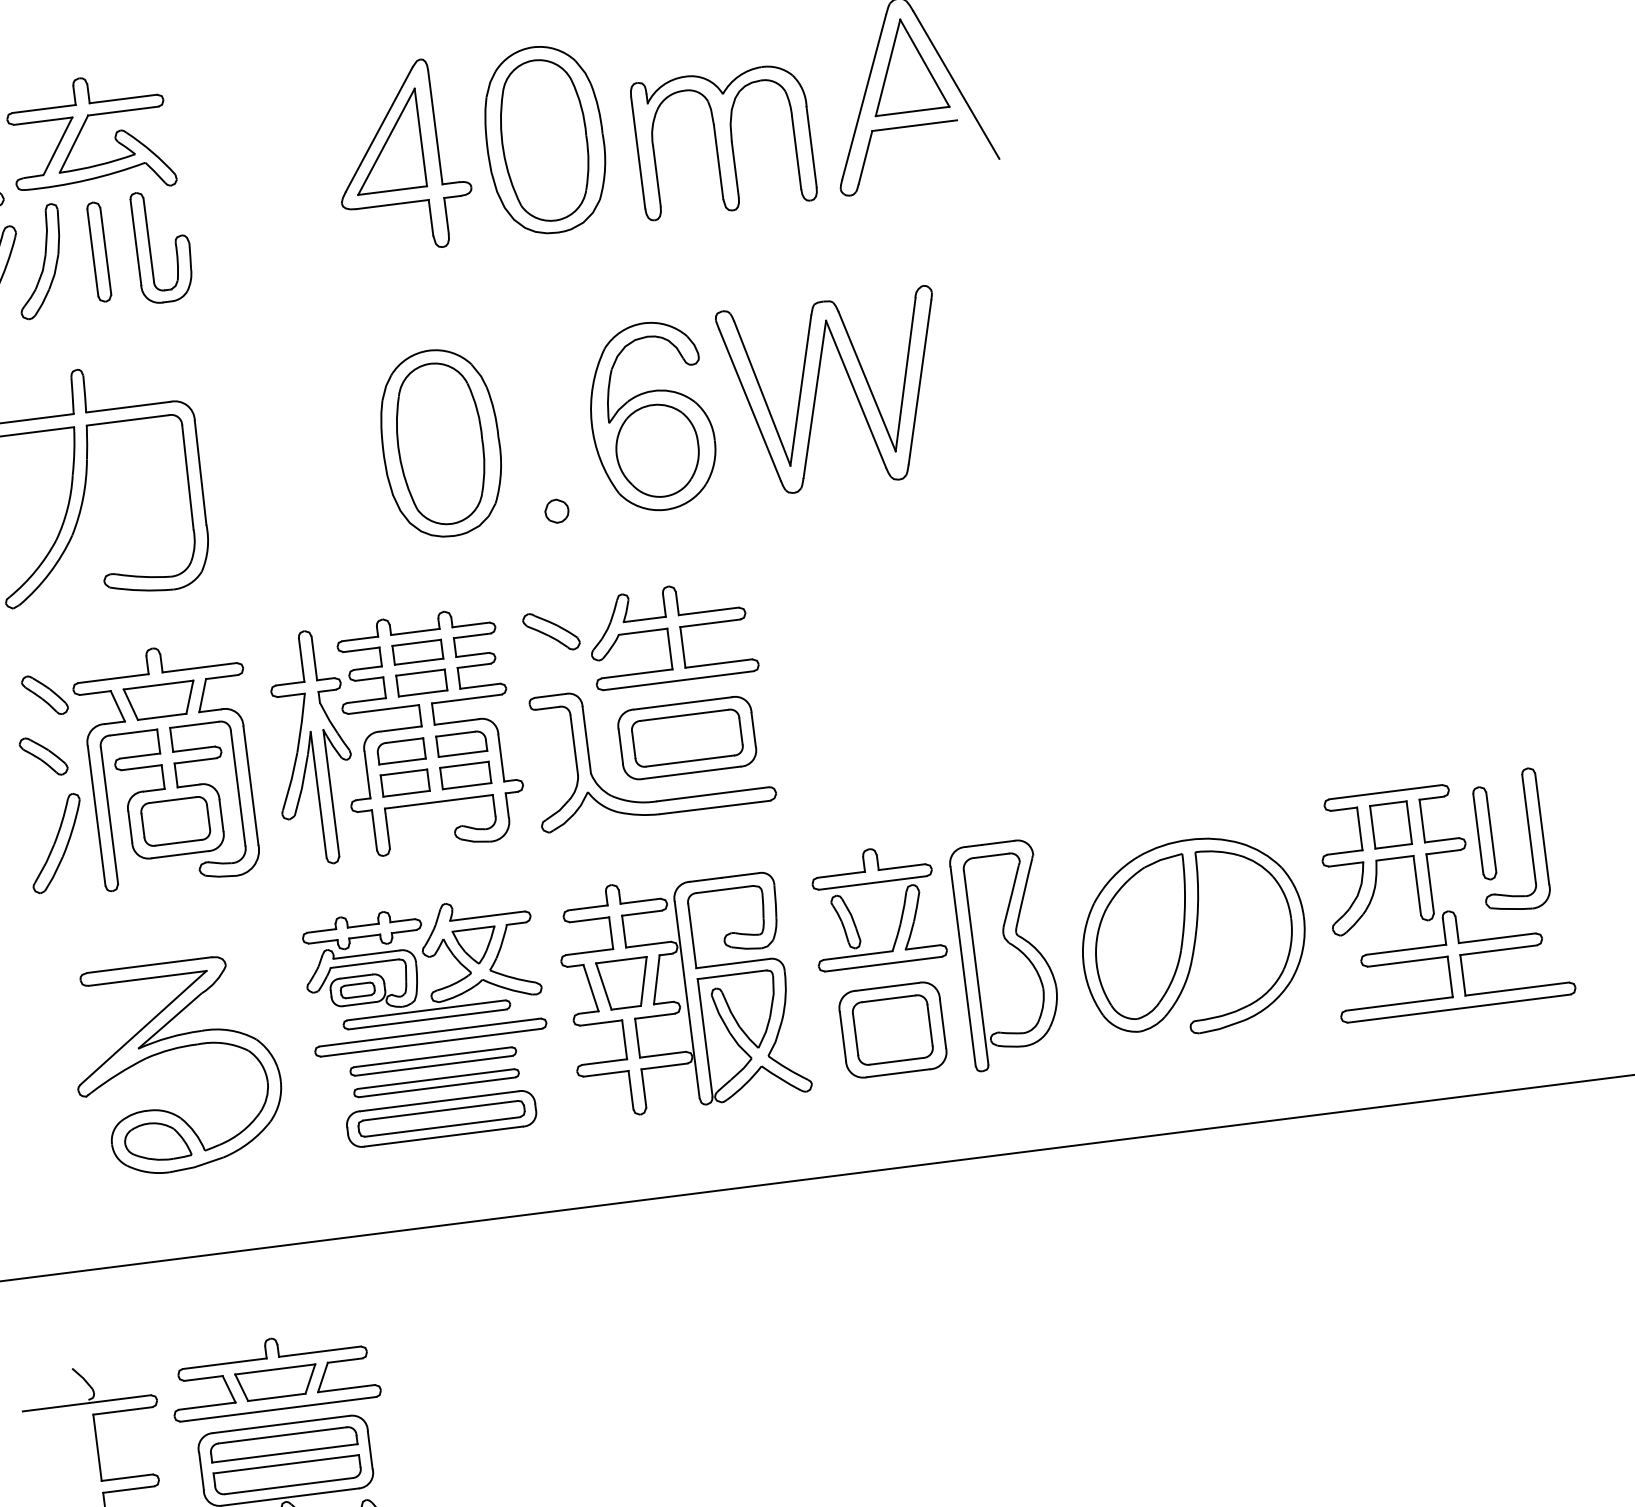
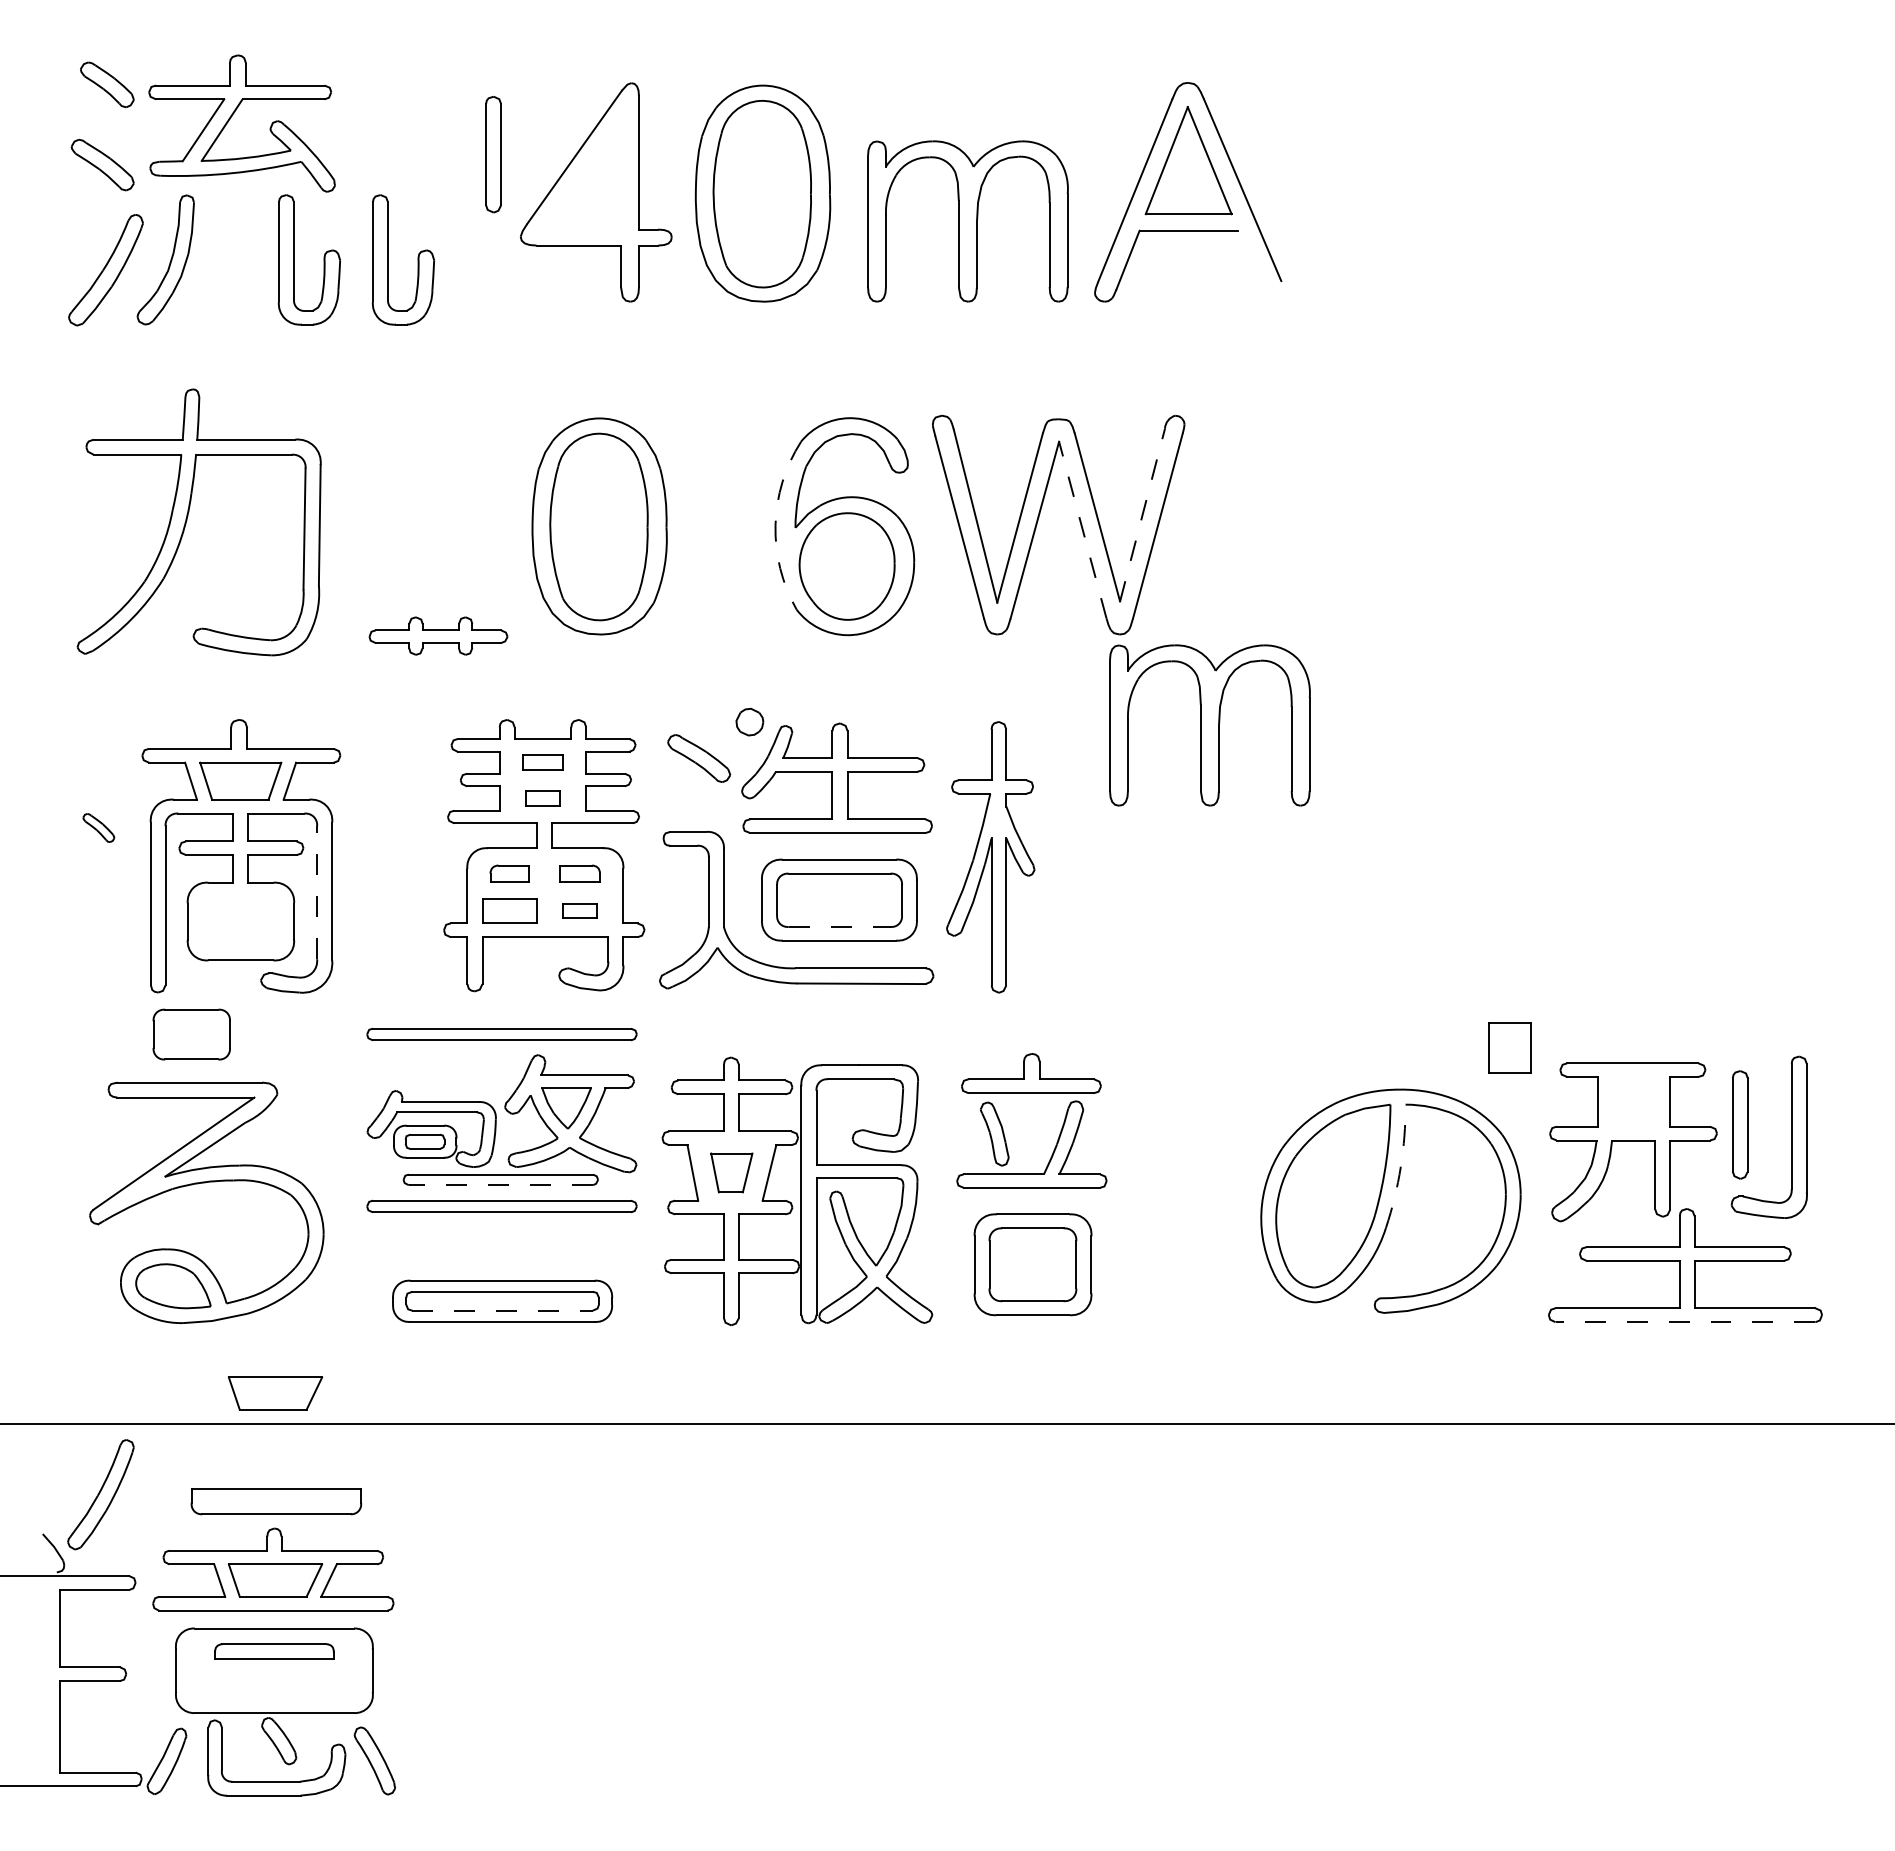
part: (386, 141) -> (580, 172), removed
part: (230, 237) -> (388, 259), added
part: (99, 252) -> (493, 154), moved
line: (905, 374) -> (1142, 514), solid -> dashed
line: (855, 393) -> (1082, 529), solid -> dashed
arc: (591, 423) -> (775, 525), solid -> dashed
part: (556, 510) -> (749, 721), moved
part: (985, 548) -> (1209, 725), added
part: (417, 652) -> (542, 762), size x0.7
part: (421, 683) -> (542, 798), size x0.6
part: (44, 694) -> (108, 757), removed
part: (462, 743) -> (580, 873), size x0.7
part: (311, 748) -> (990, 857), moved
part: (401, 751) -> (509, 873), size x0.7
part: (43, 756) -> (98, 827), size x0.6
line: (690, 760) -> (839, 926), solid -> dashed
part: (465, 775) -> (579, 910), size x0.6
line: (238, 788) -> (317, 892), solid -> dashed
part: (175, 821) -> (191, 1034), moved
part: (1390, 824) -> (1509, 1047), moved
part: (56, 843) -> (100, 1494), moved
part: (411, 890) -> (501, 1034), added
arc: (1197, 906) -> (1400, 1167), solid -> dashed
part: (361, 930) -> (438, 635), moved
part: (1011, 945) -> (1181, 1185), removed
part: (624, 983) -> (731, 1172), size x0.7
line: (1459, 1008) -> (1685, 1322), solid -> dashed
line: (427, 1019) -> (500, 1185), solid -> dashed
part: (433, 1060) -> (501, 1233), removed
part: (436, 1083) -> (501, 1259), removed
line: (443, 1126) -> (503, 1310), solid -> dashed
part: (256, 1222) -> (275, 1393), added
part: (283, 1444) -> (274, 1651), size x0.7
part: (287, 1475) -> (276, 1501), moved

